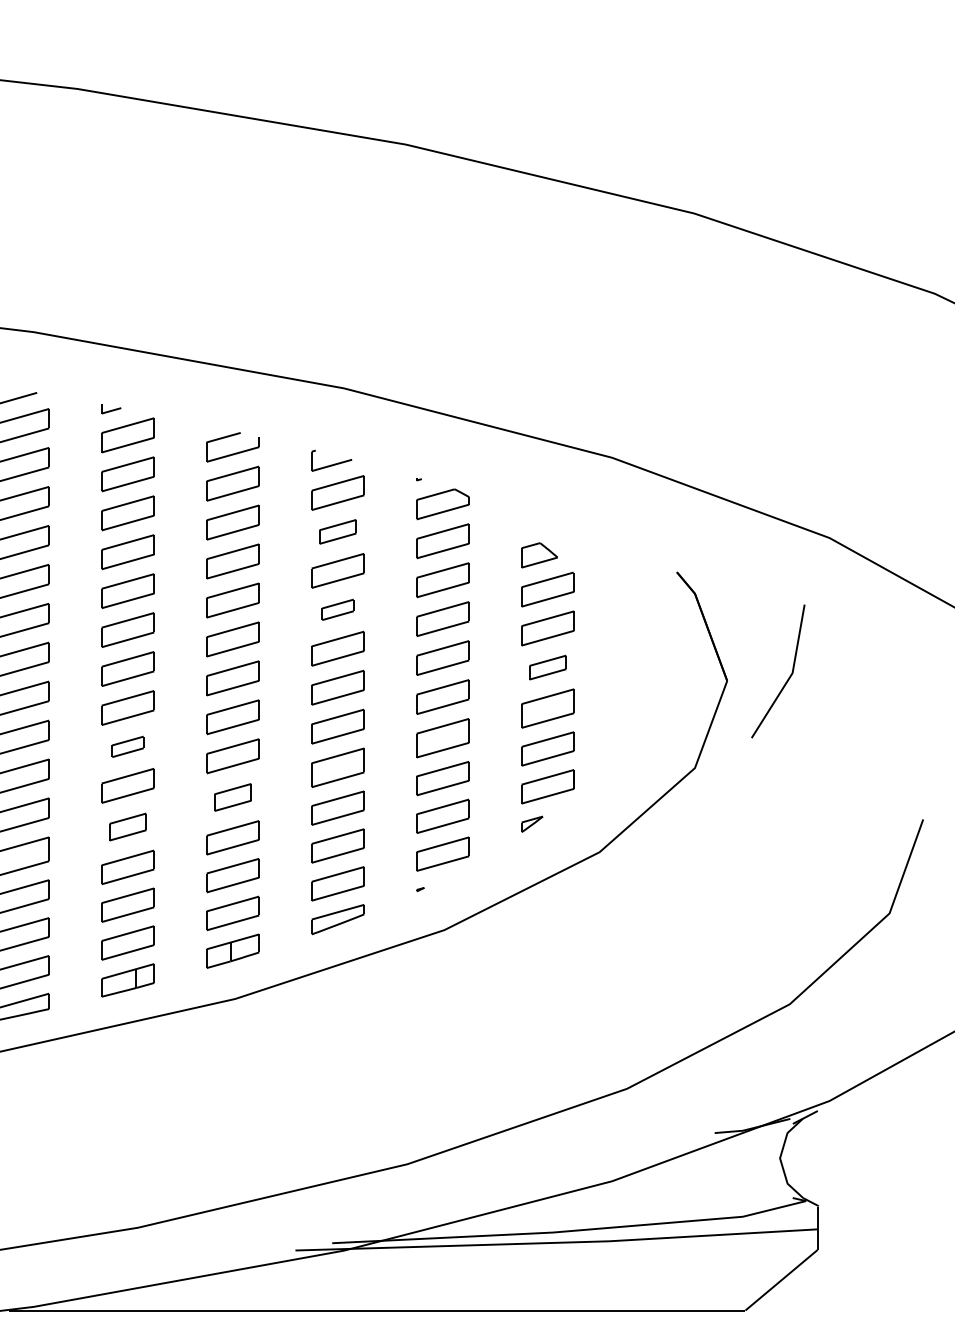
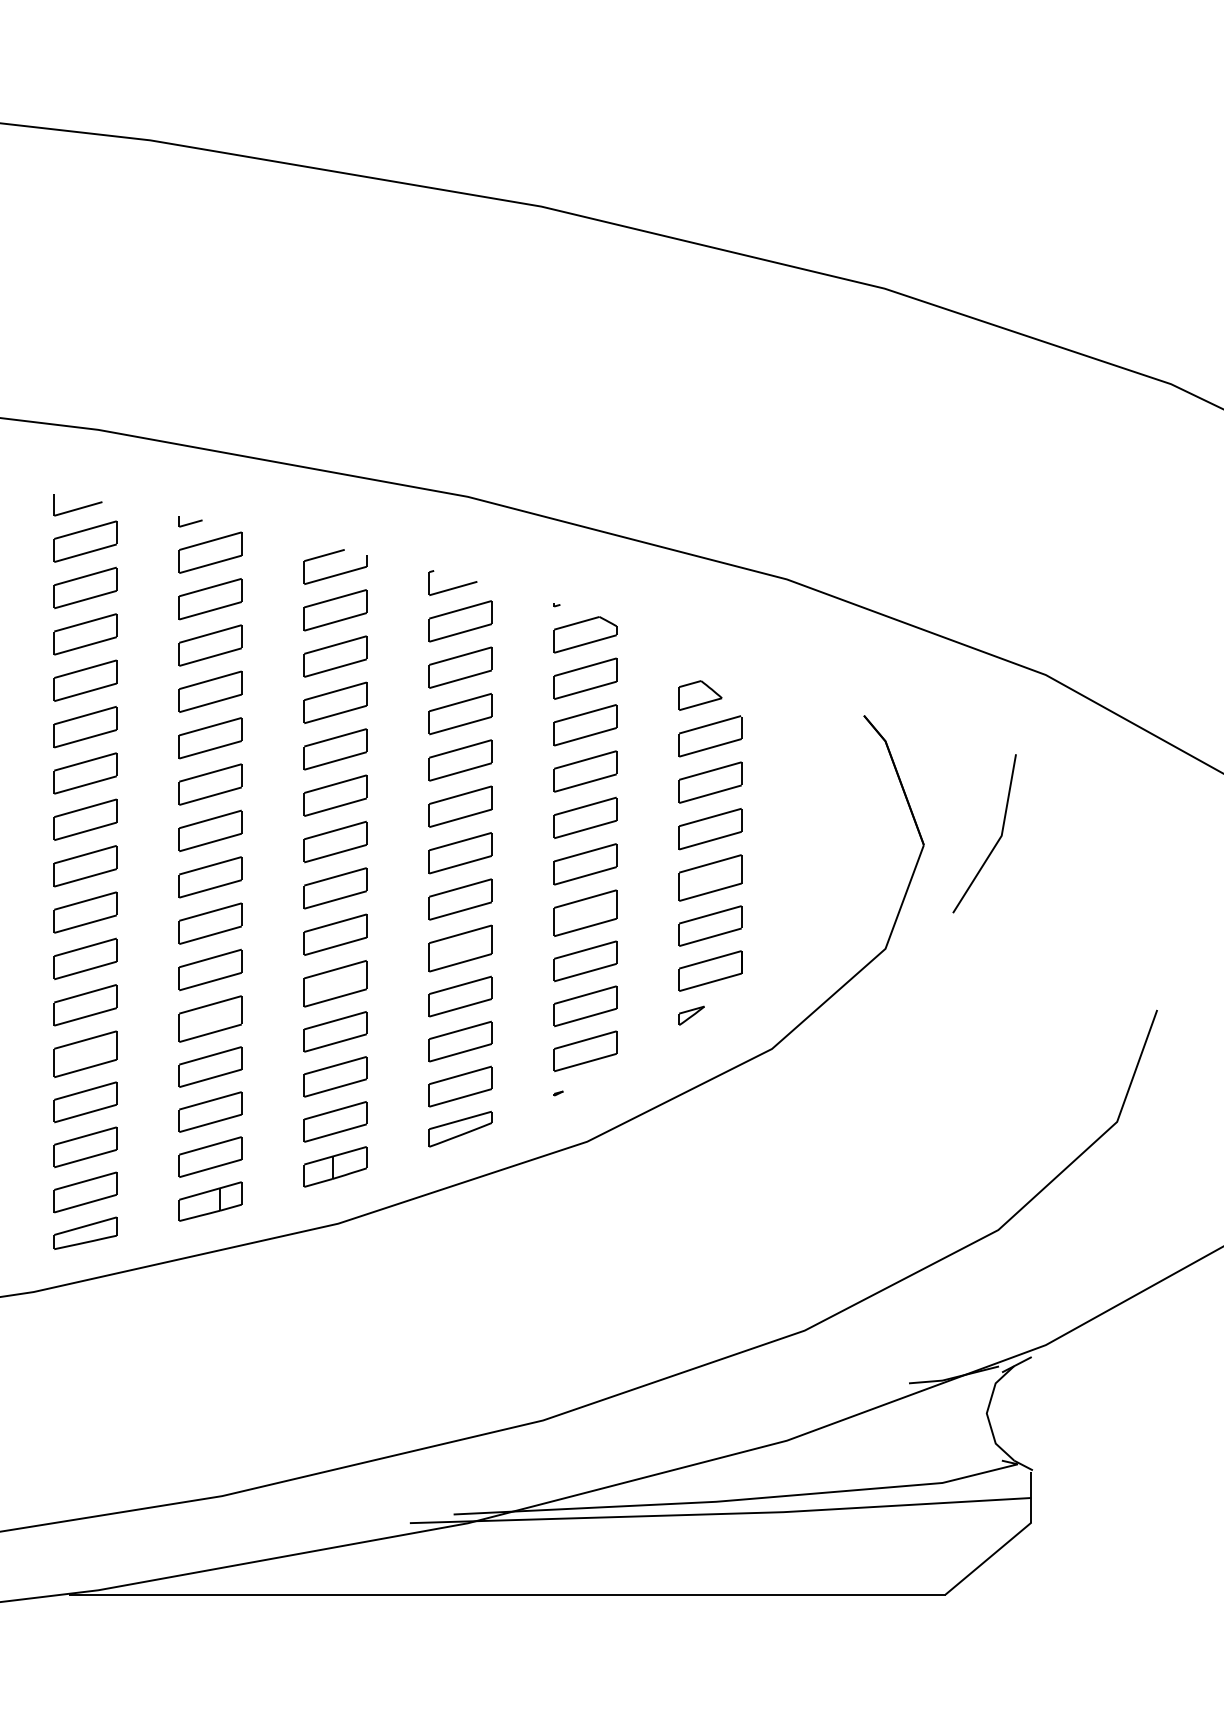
part: (337, 531) -> (460, 667), size x1.43
part: (337, 609) -> (460, 760), size x1.67
part: (547, 667) -> (710, 829), size x1.43
part: (127, 746) -> (210, 923), size x1.67
part: (232, 797) -> (335, 983), size x1.43
part: (127, 826) -> (210, 1018), size x1.43

